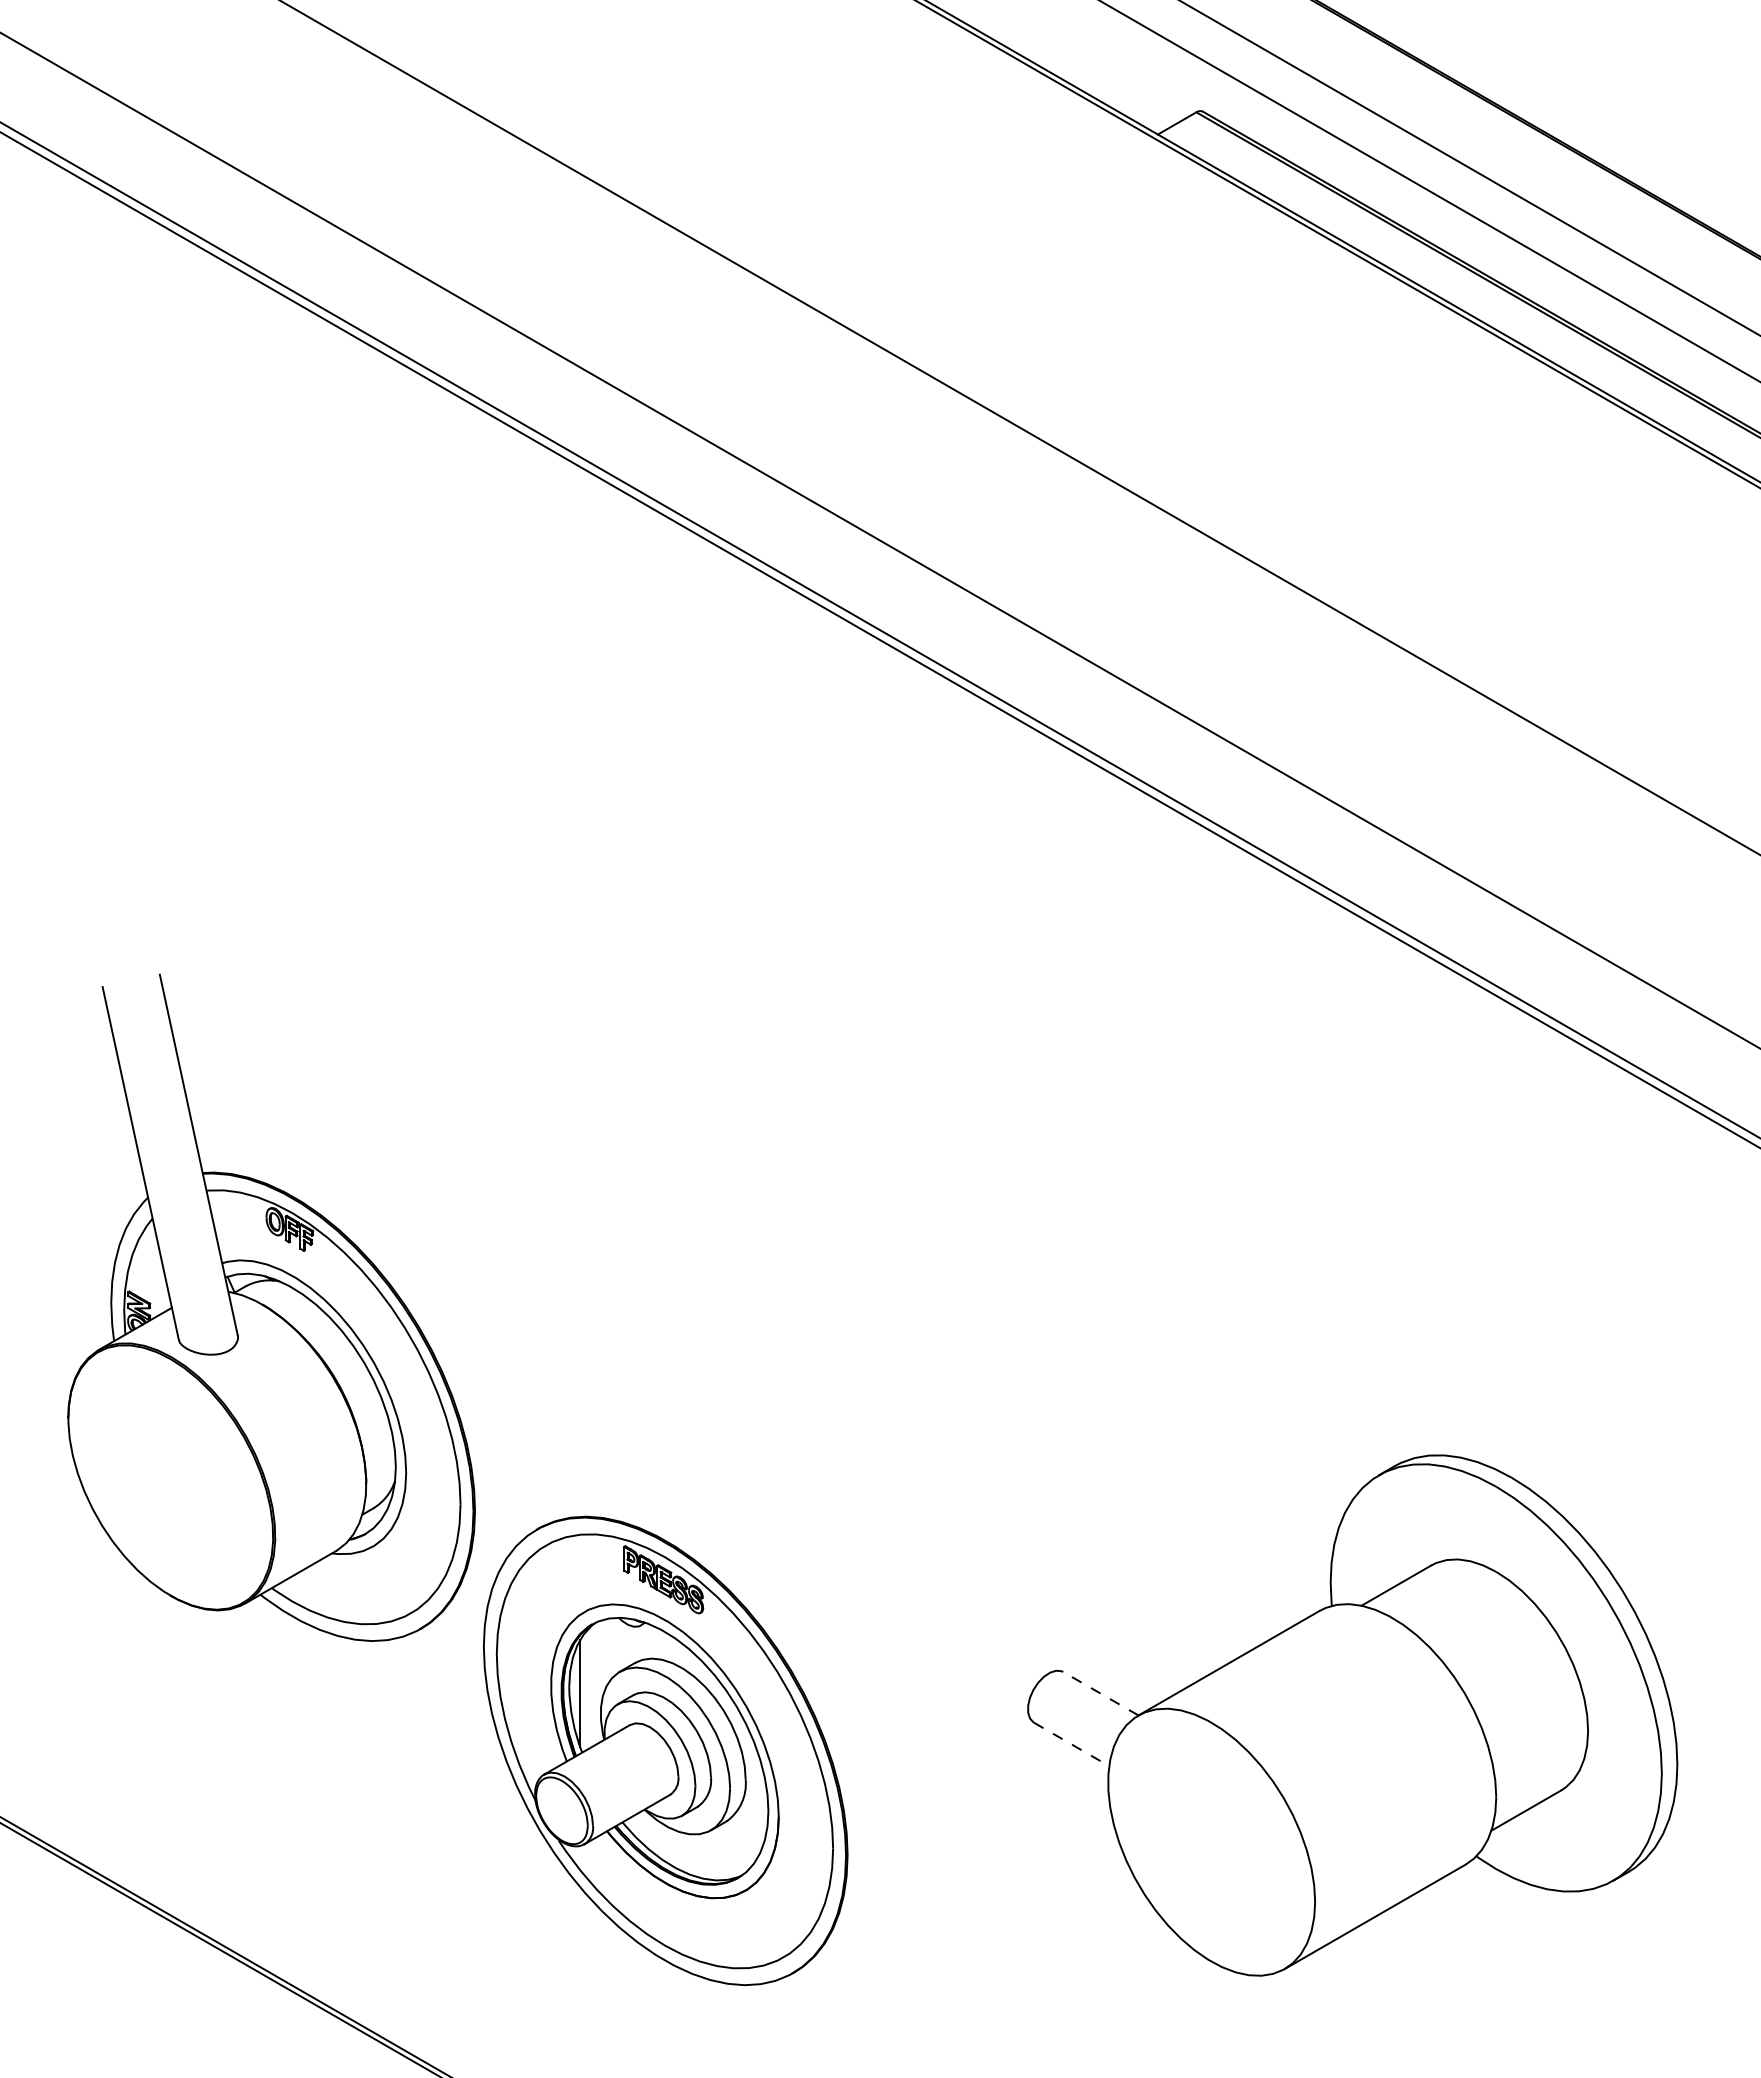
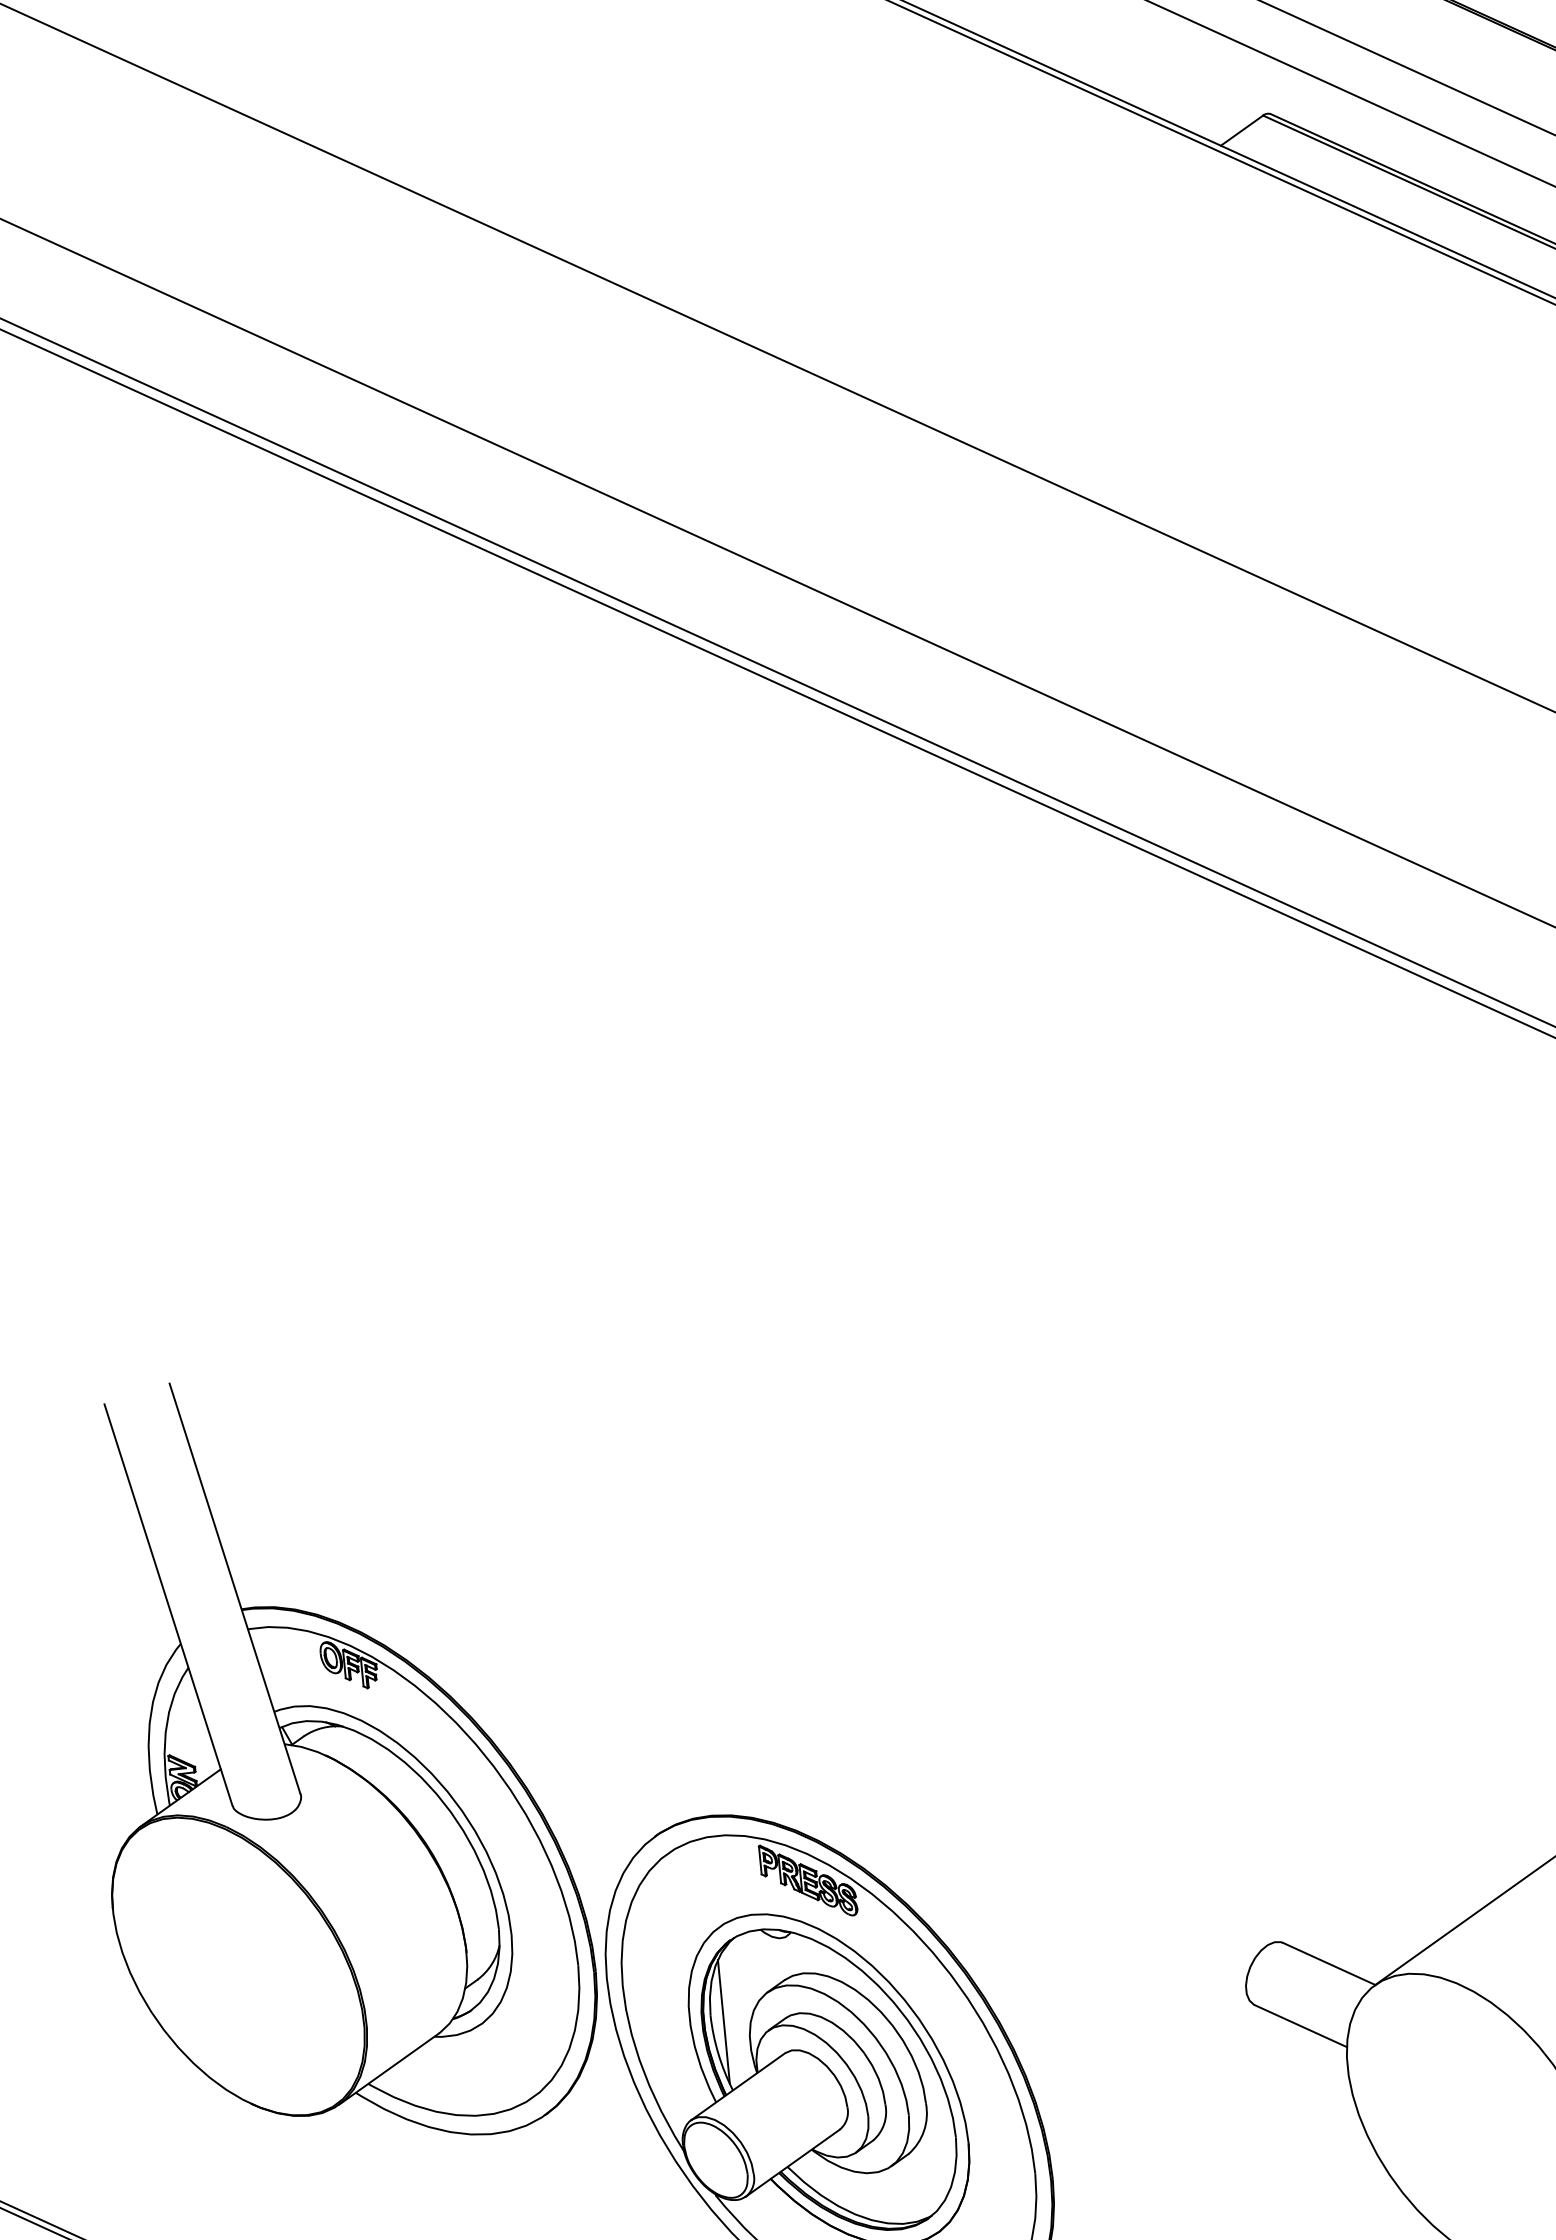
part: (271, 1307) -> (336, 1757), moved
line: (1100, 1693) -> (1328, 1963), dashed -> solid
line: (1072, 1744) -> (1301, 2026), dashed -> solid

